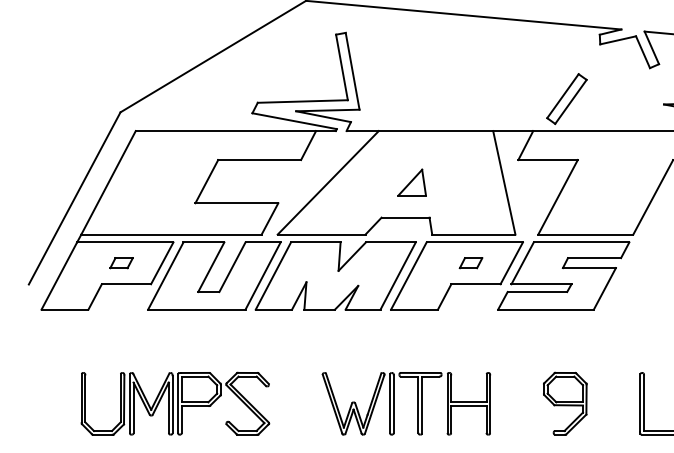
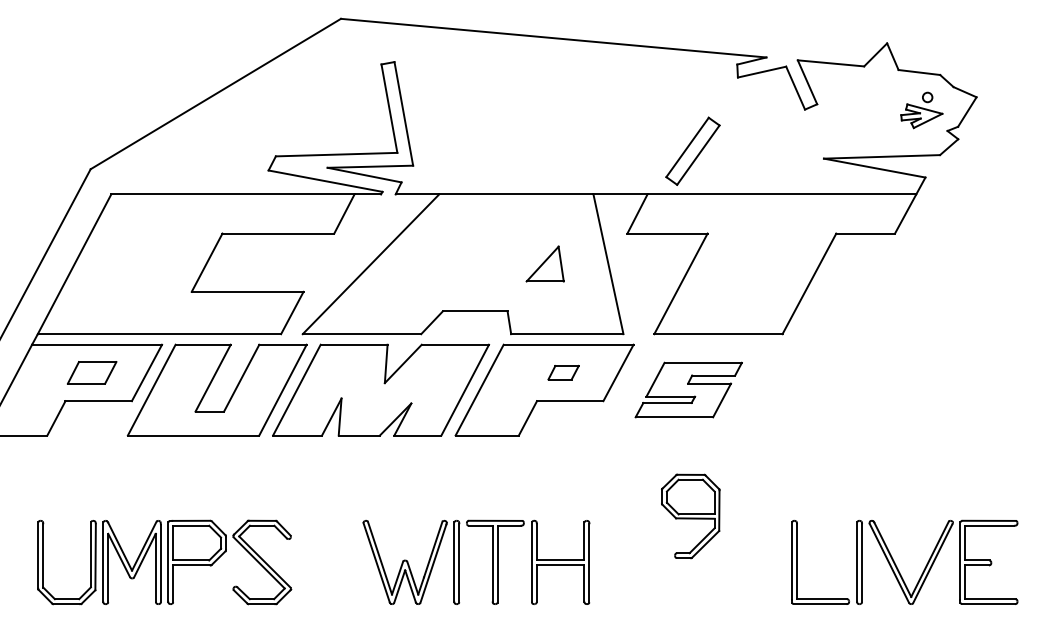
part: (411, 182) -> (544, 263), moved
part: (121, 262) -> (91, 372), size x1.6
part: (563, 275) -> (688, 389), size x0.6
part: (565, 403) -> (690, 516), moved

